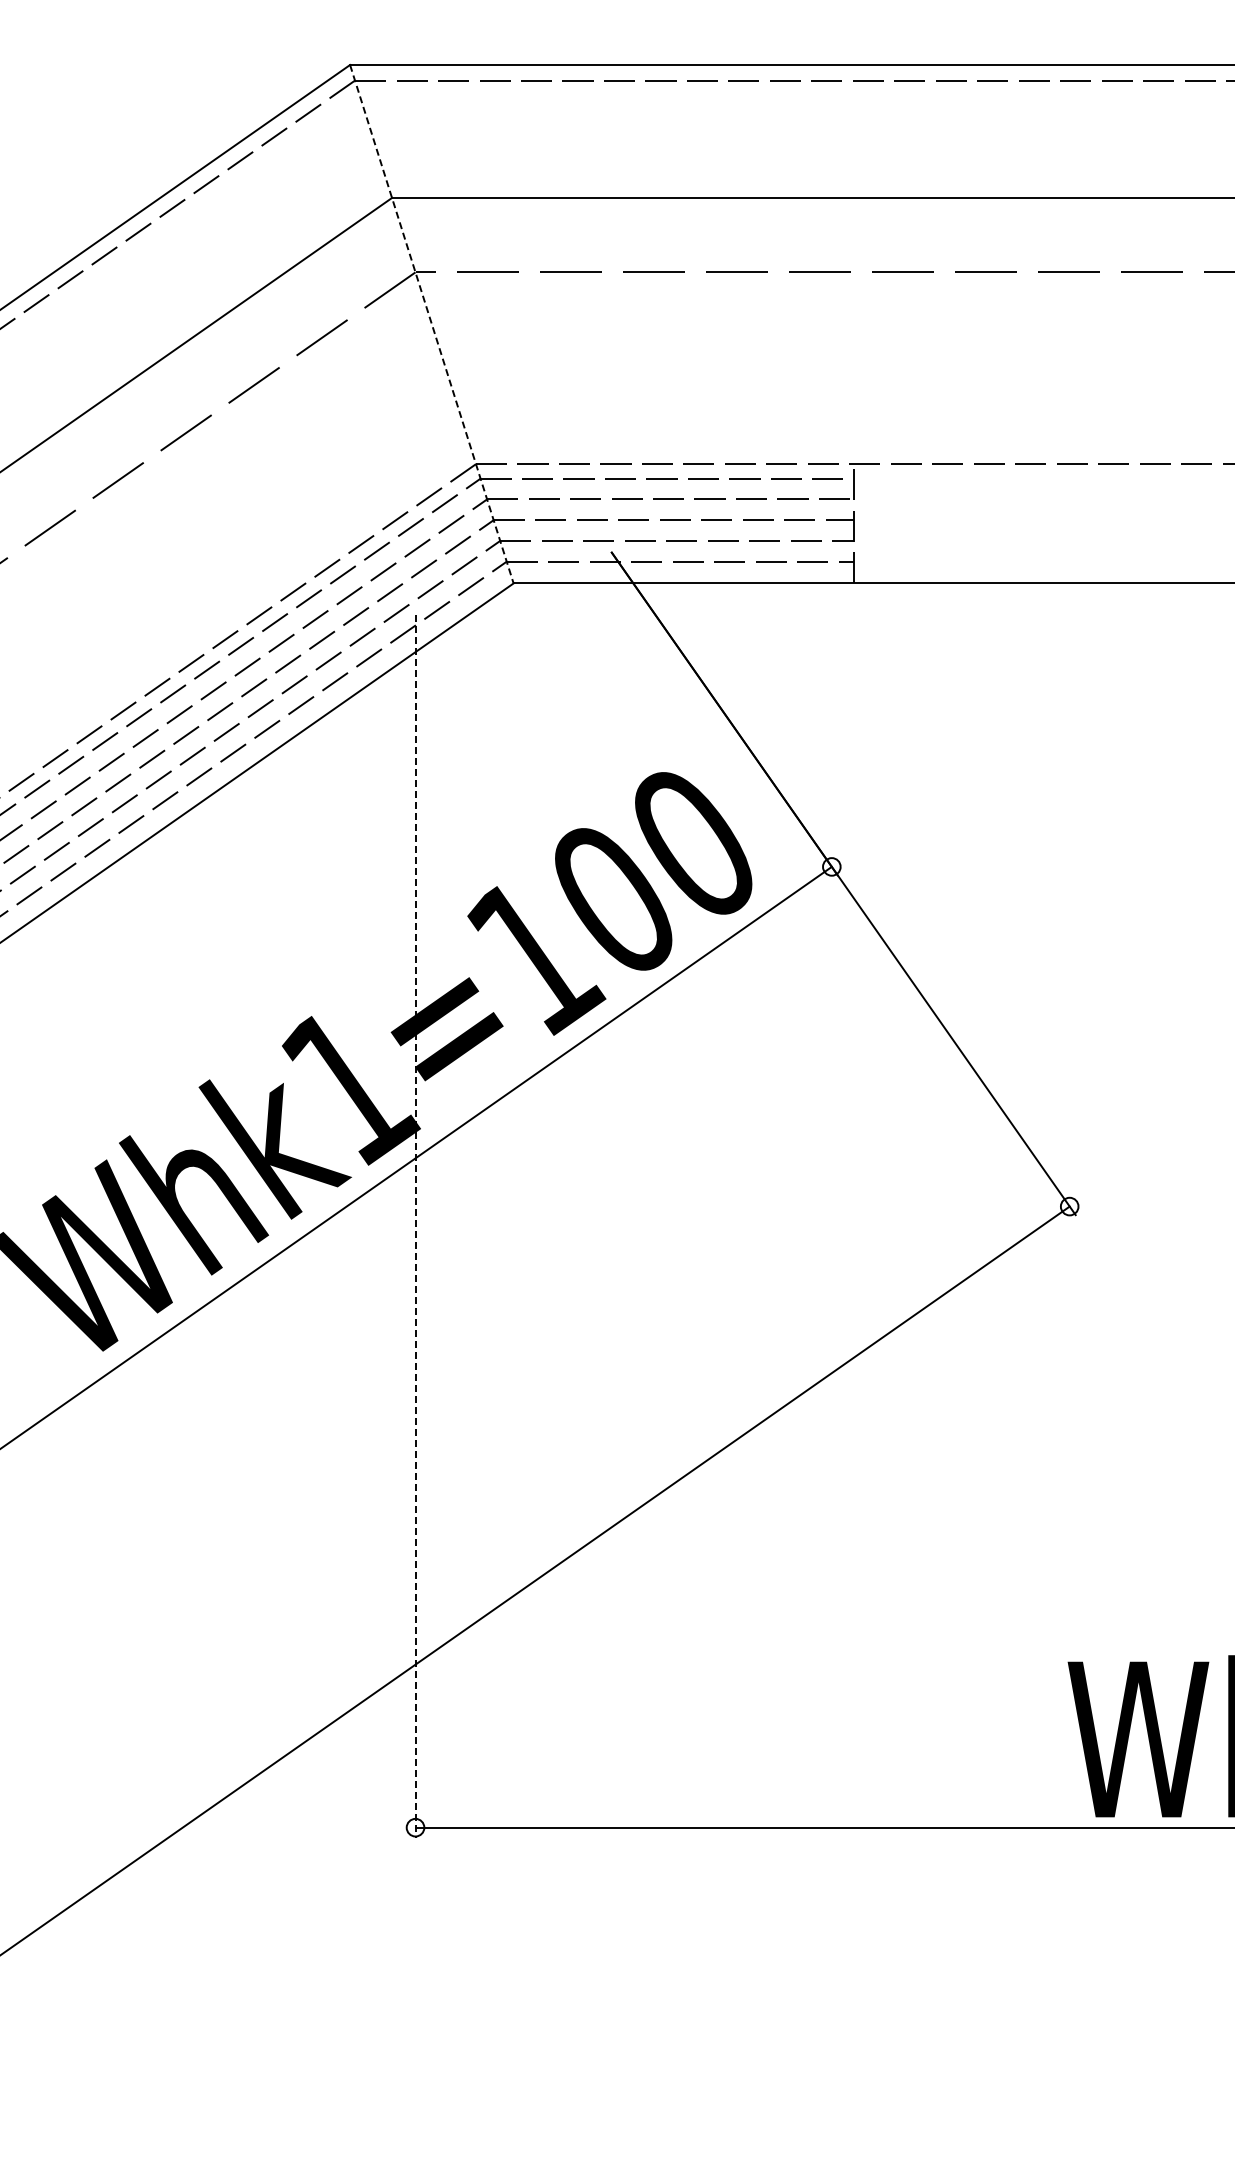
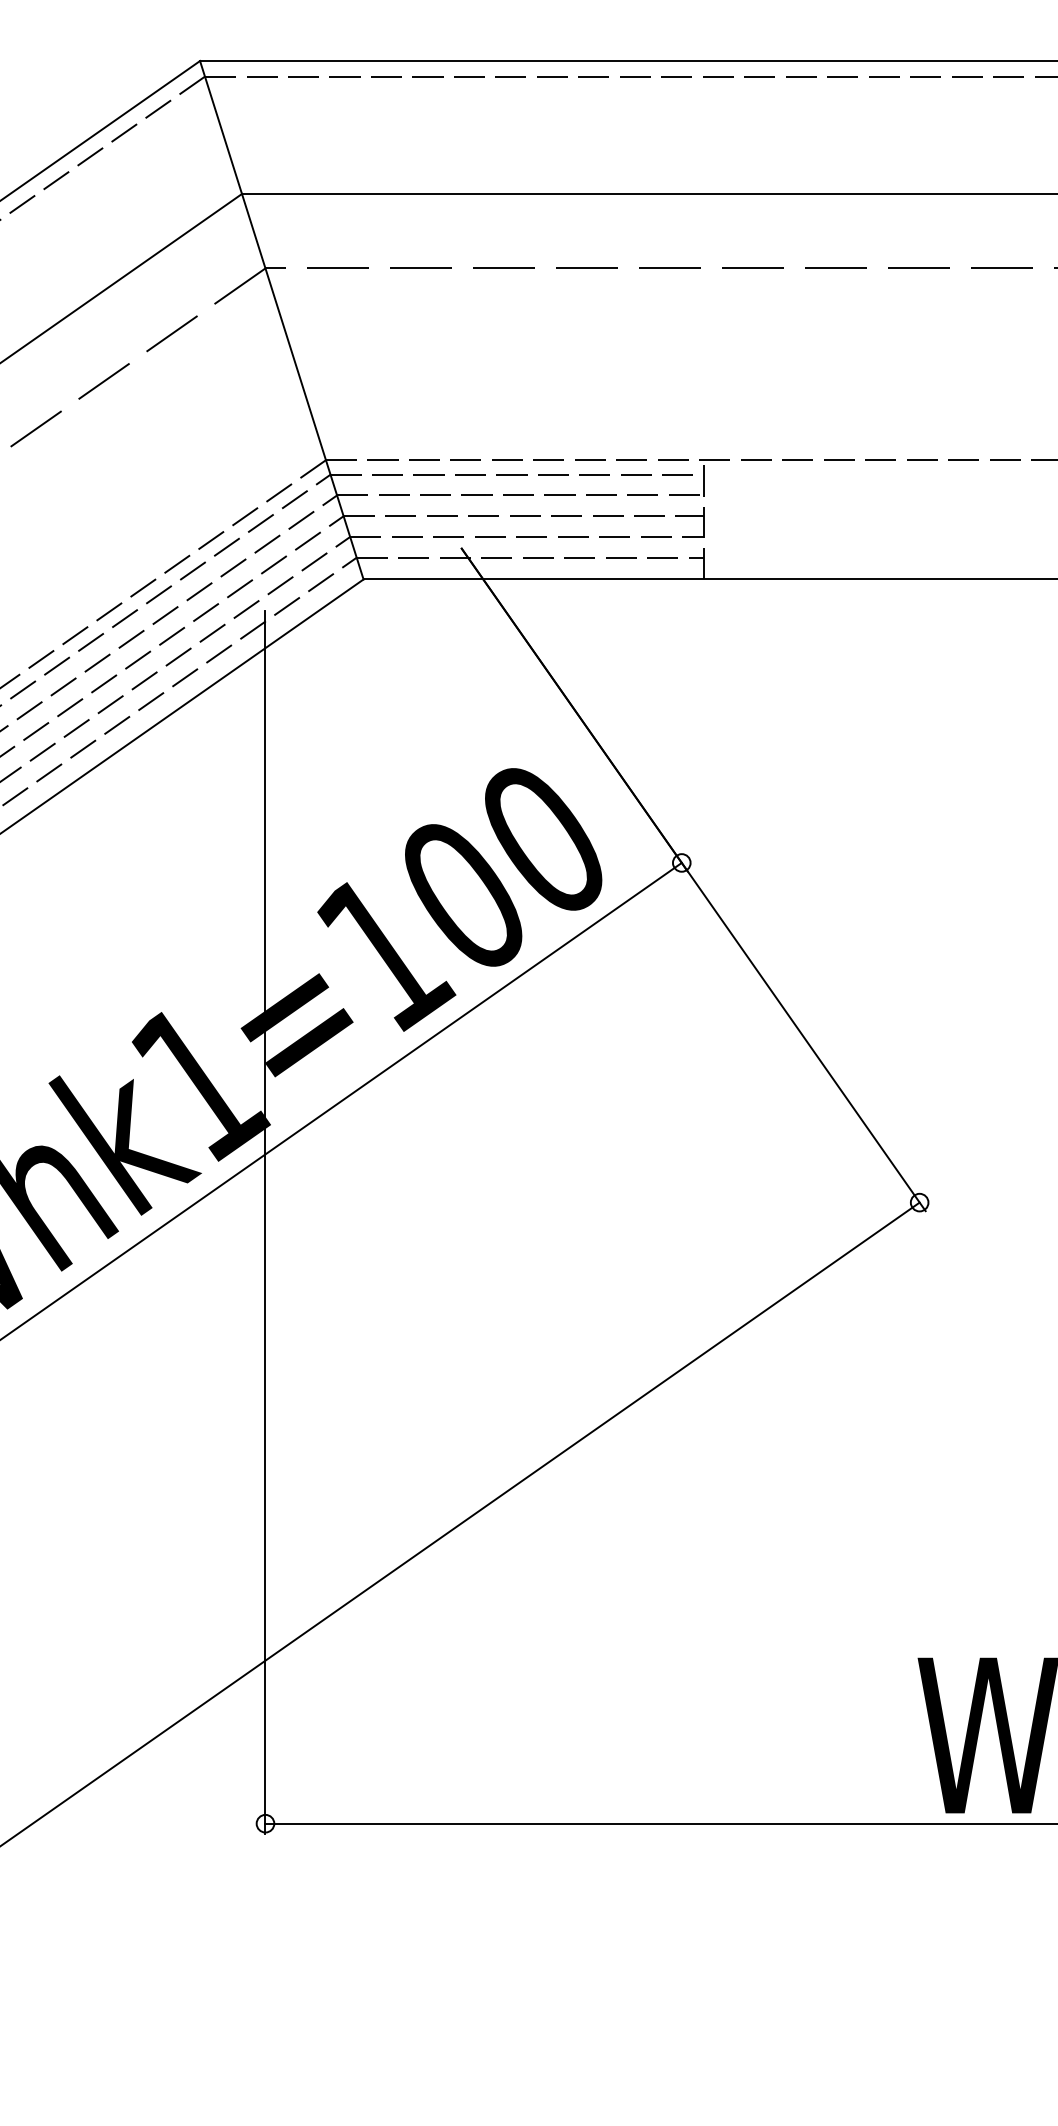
line: (431, 324) -> (281, 320), dashed -> solid
line: (415, 1226) -> (265, 1222), dashed -> solid

